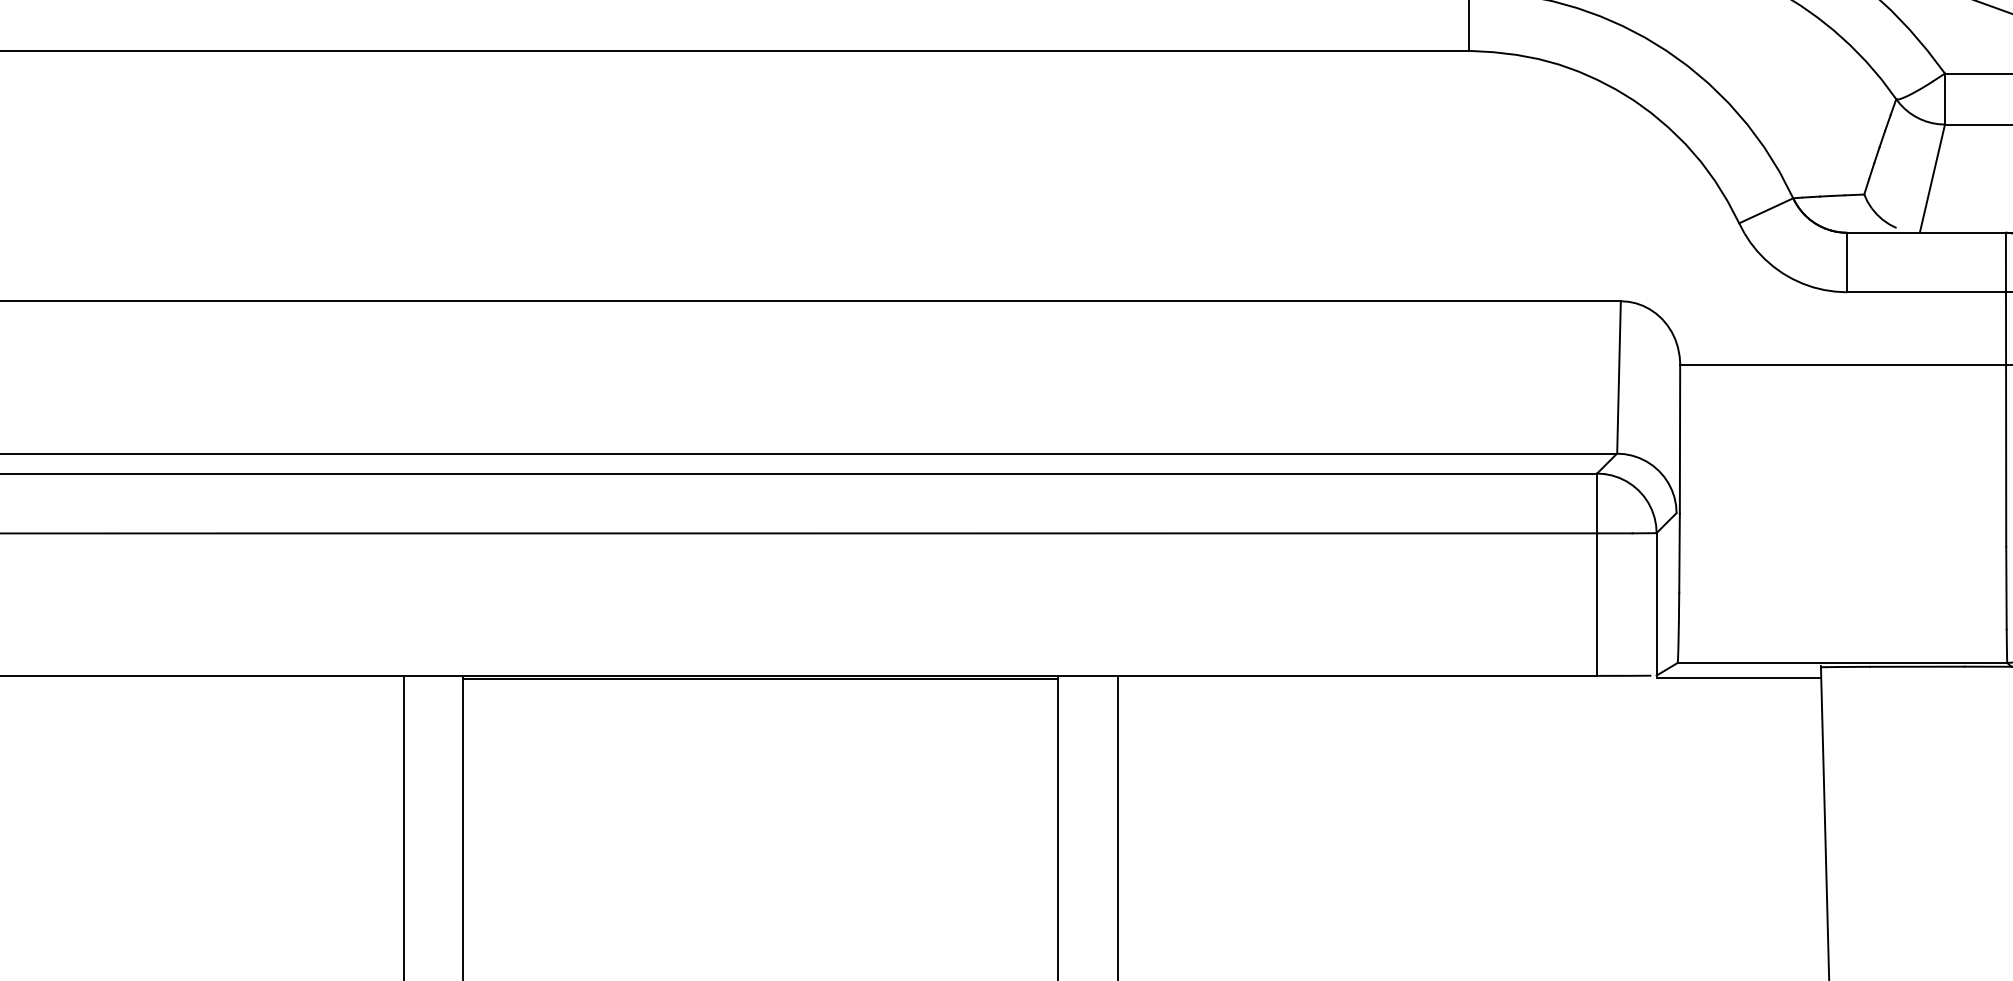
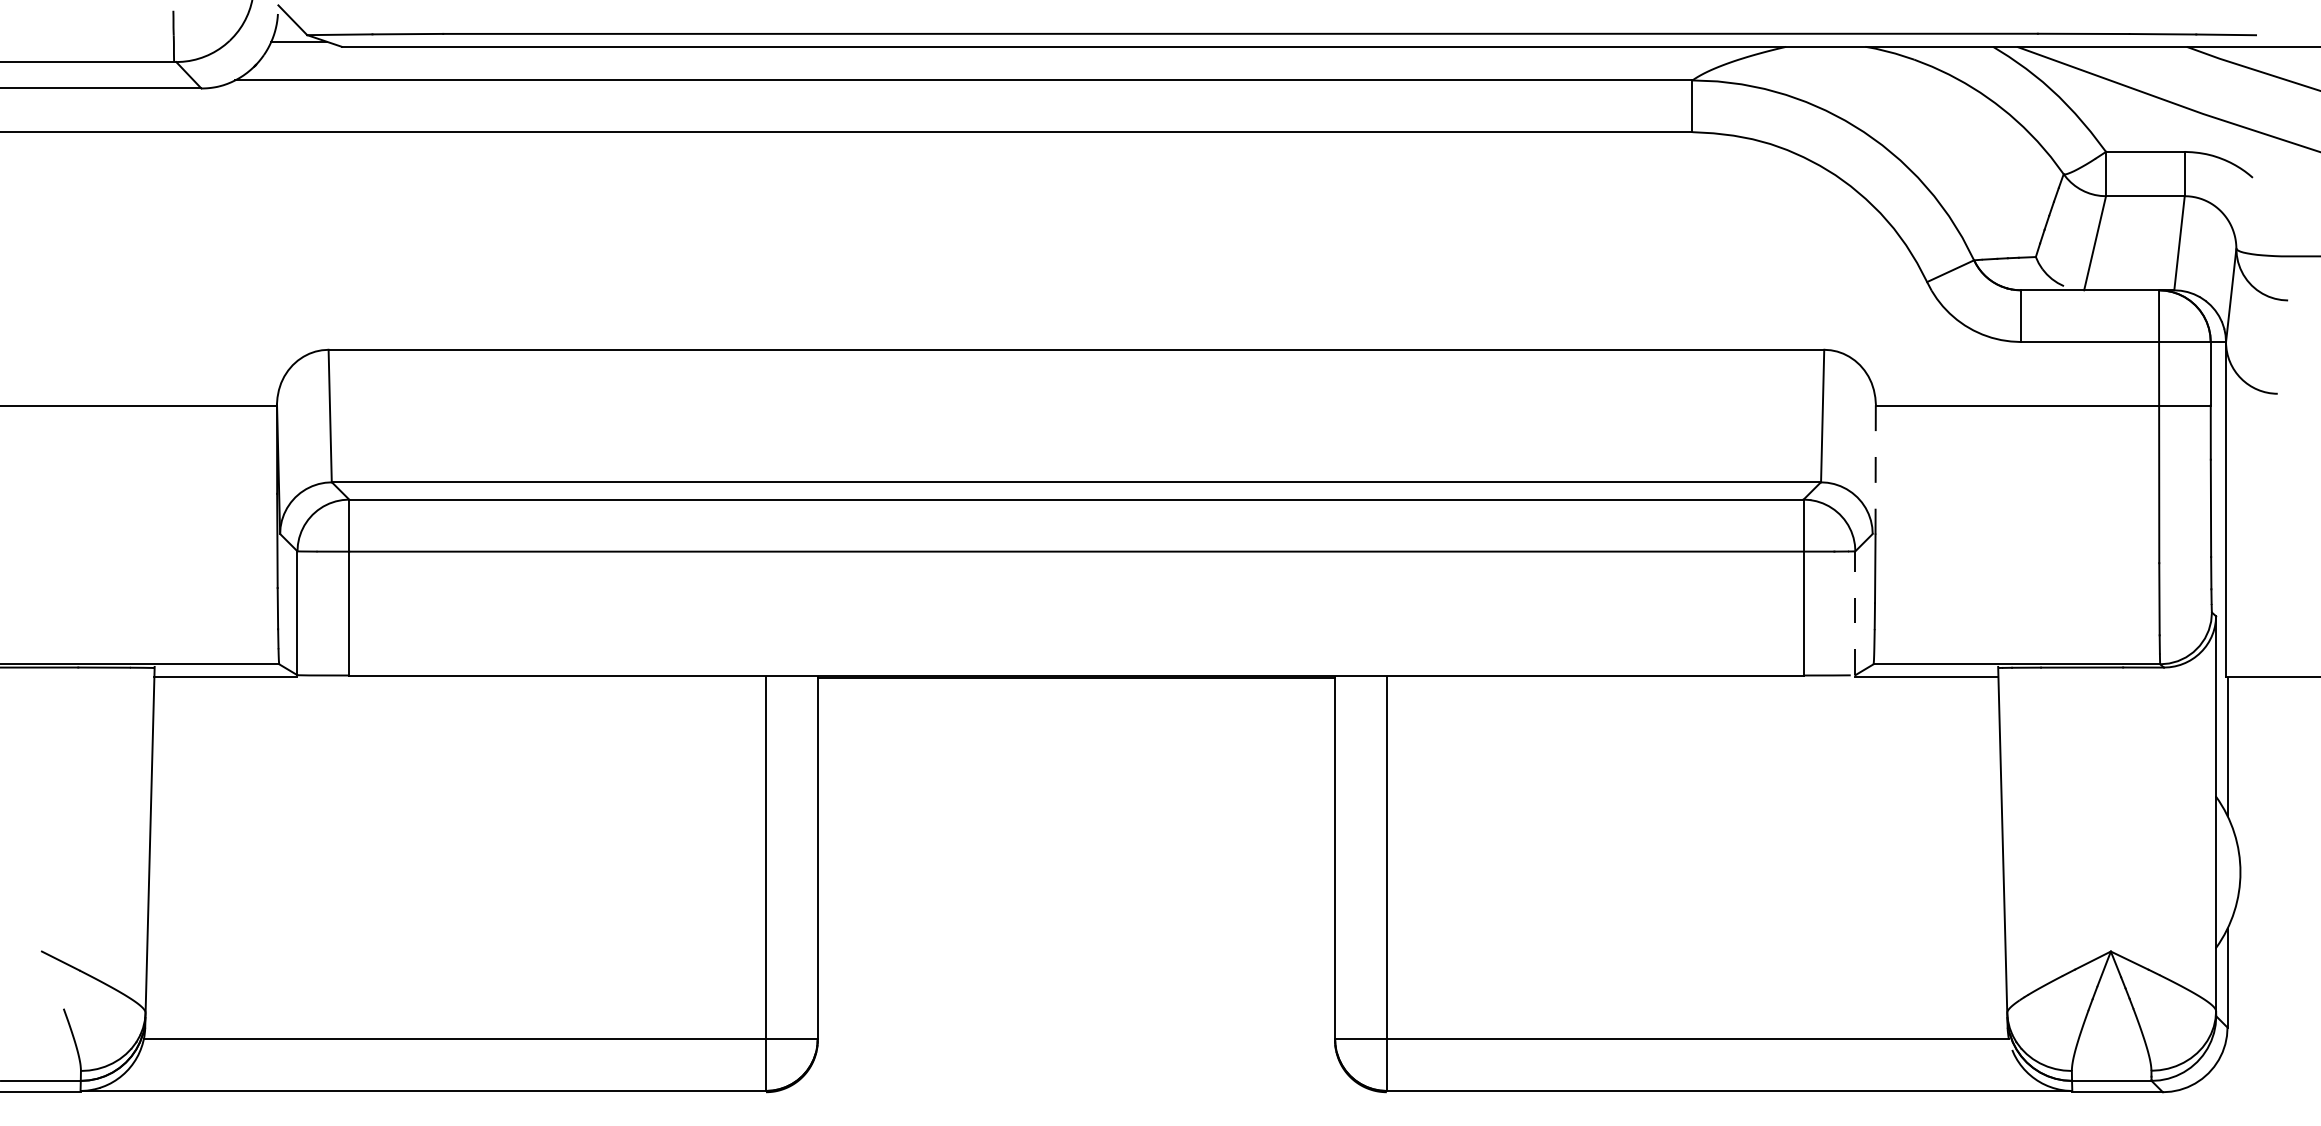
line: (1679, 438) -> (1875, 469), solid -> dashed
line: (1656, 604) -> (1855, 613), solid -> dashed

